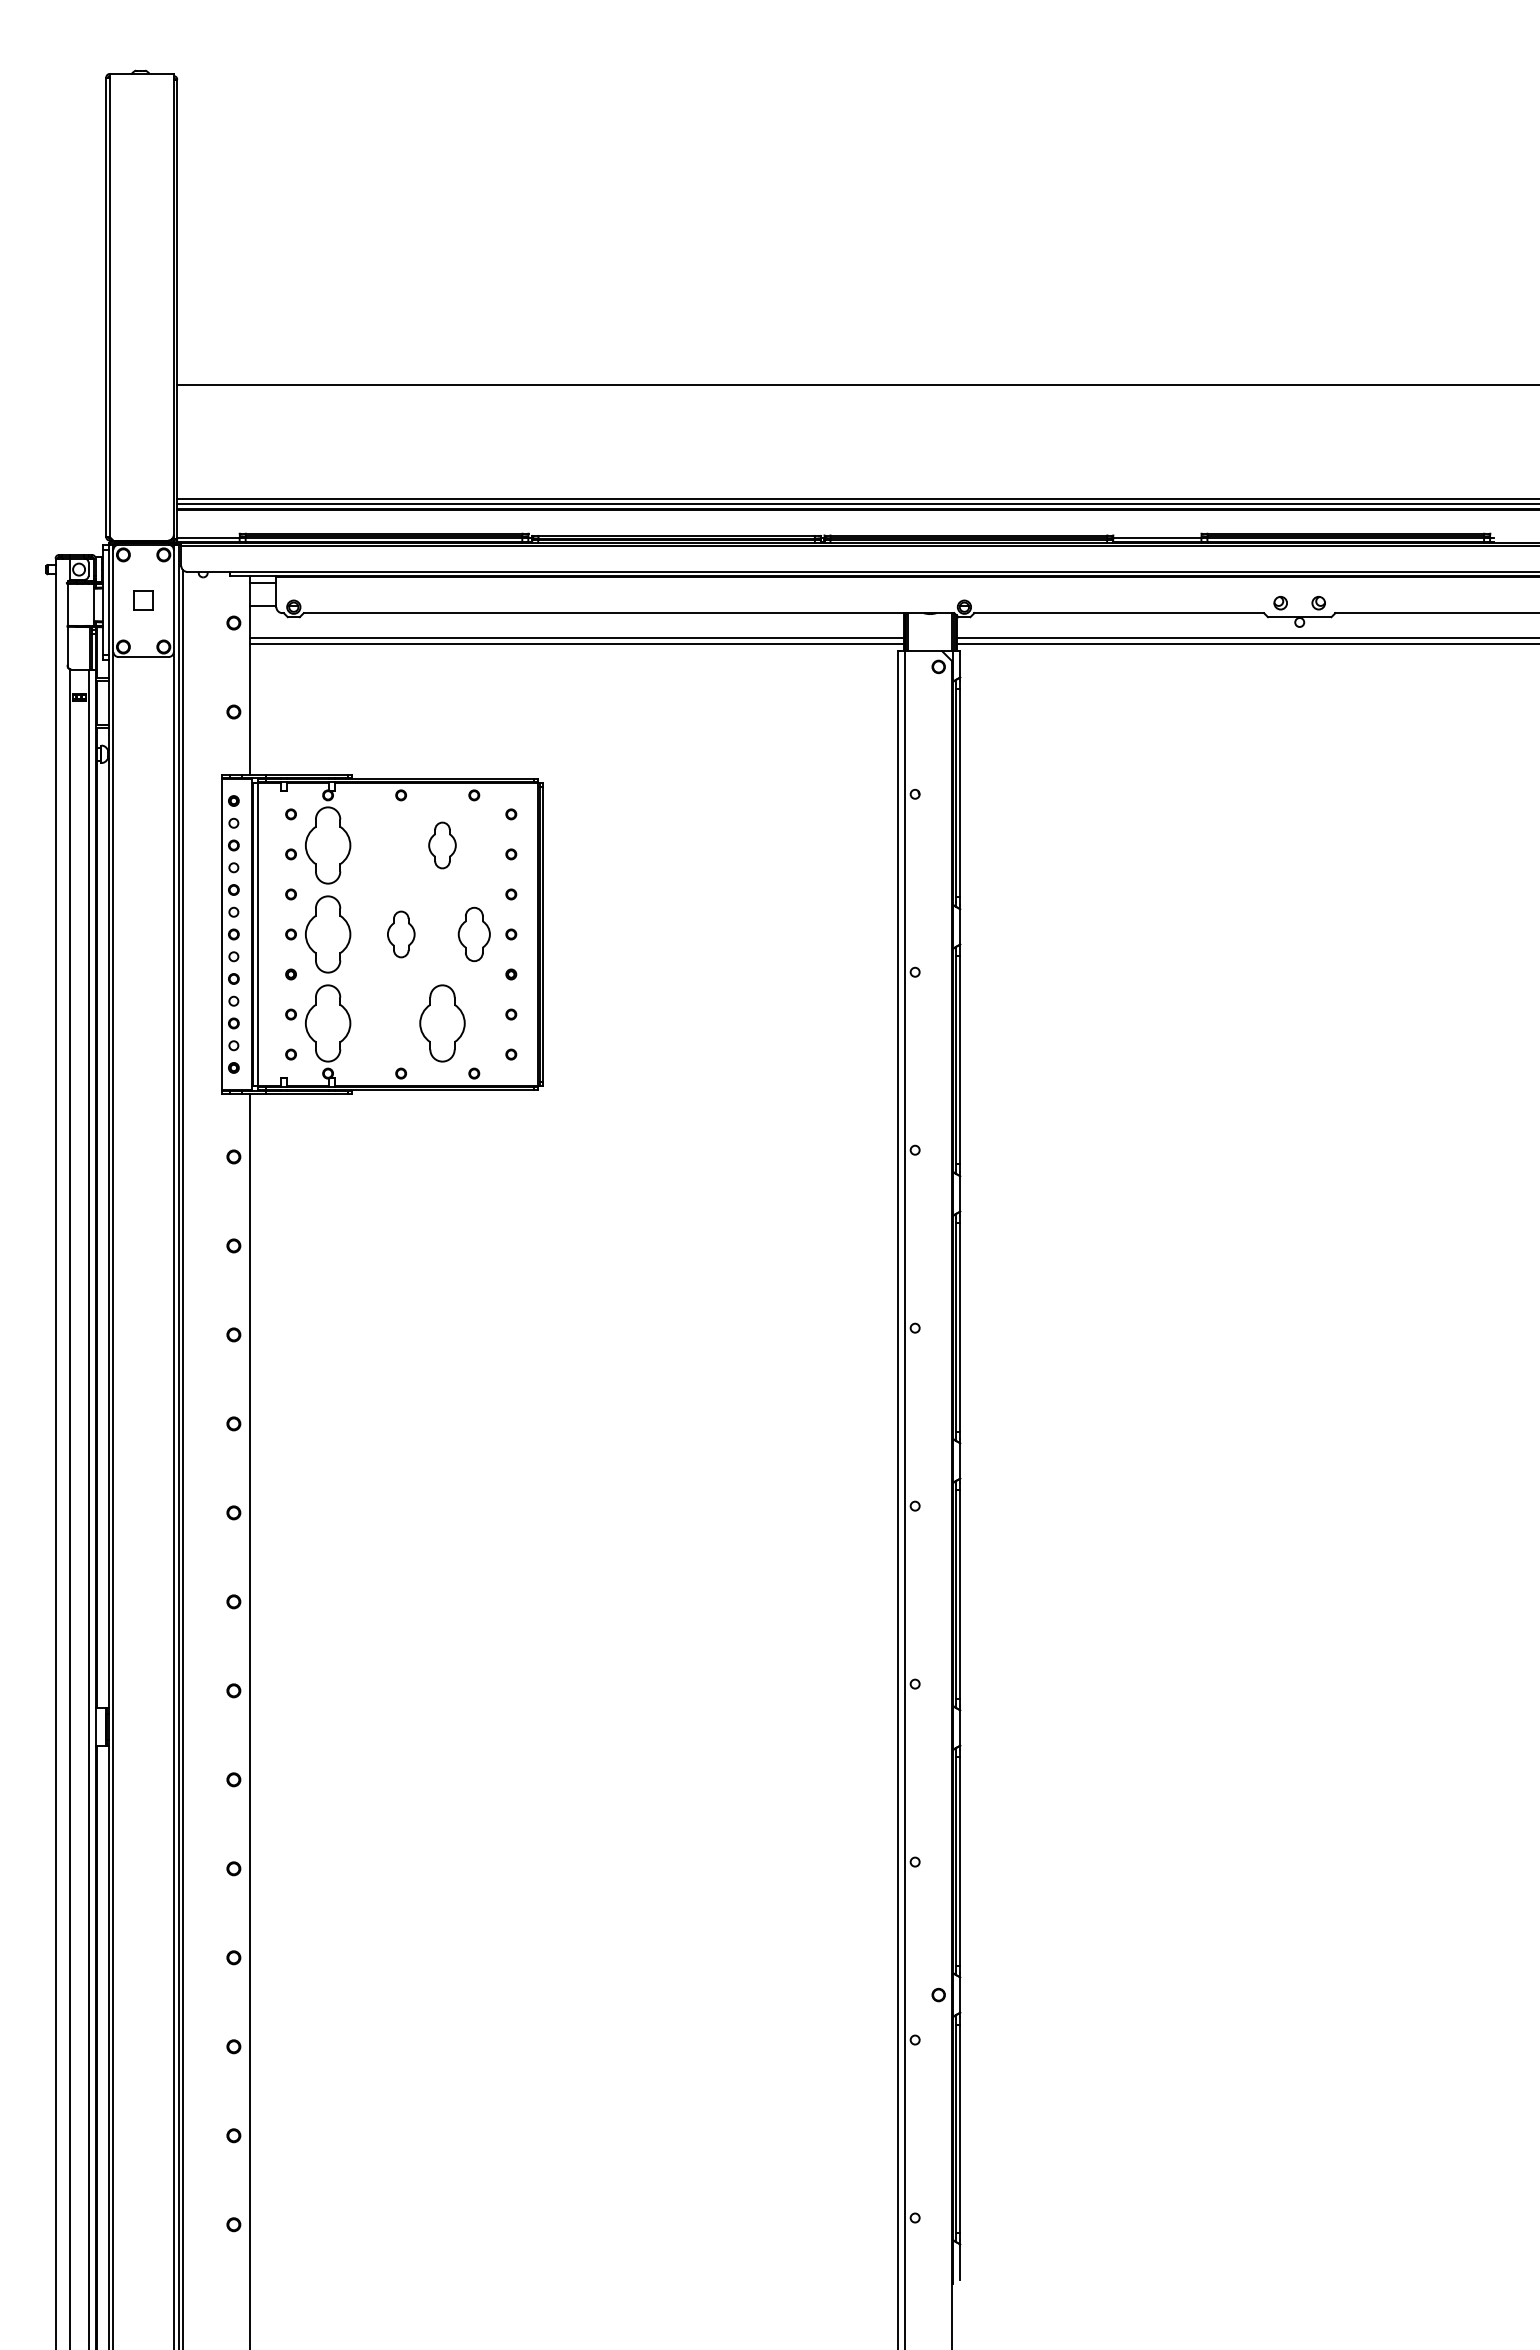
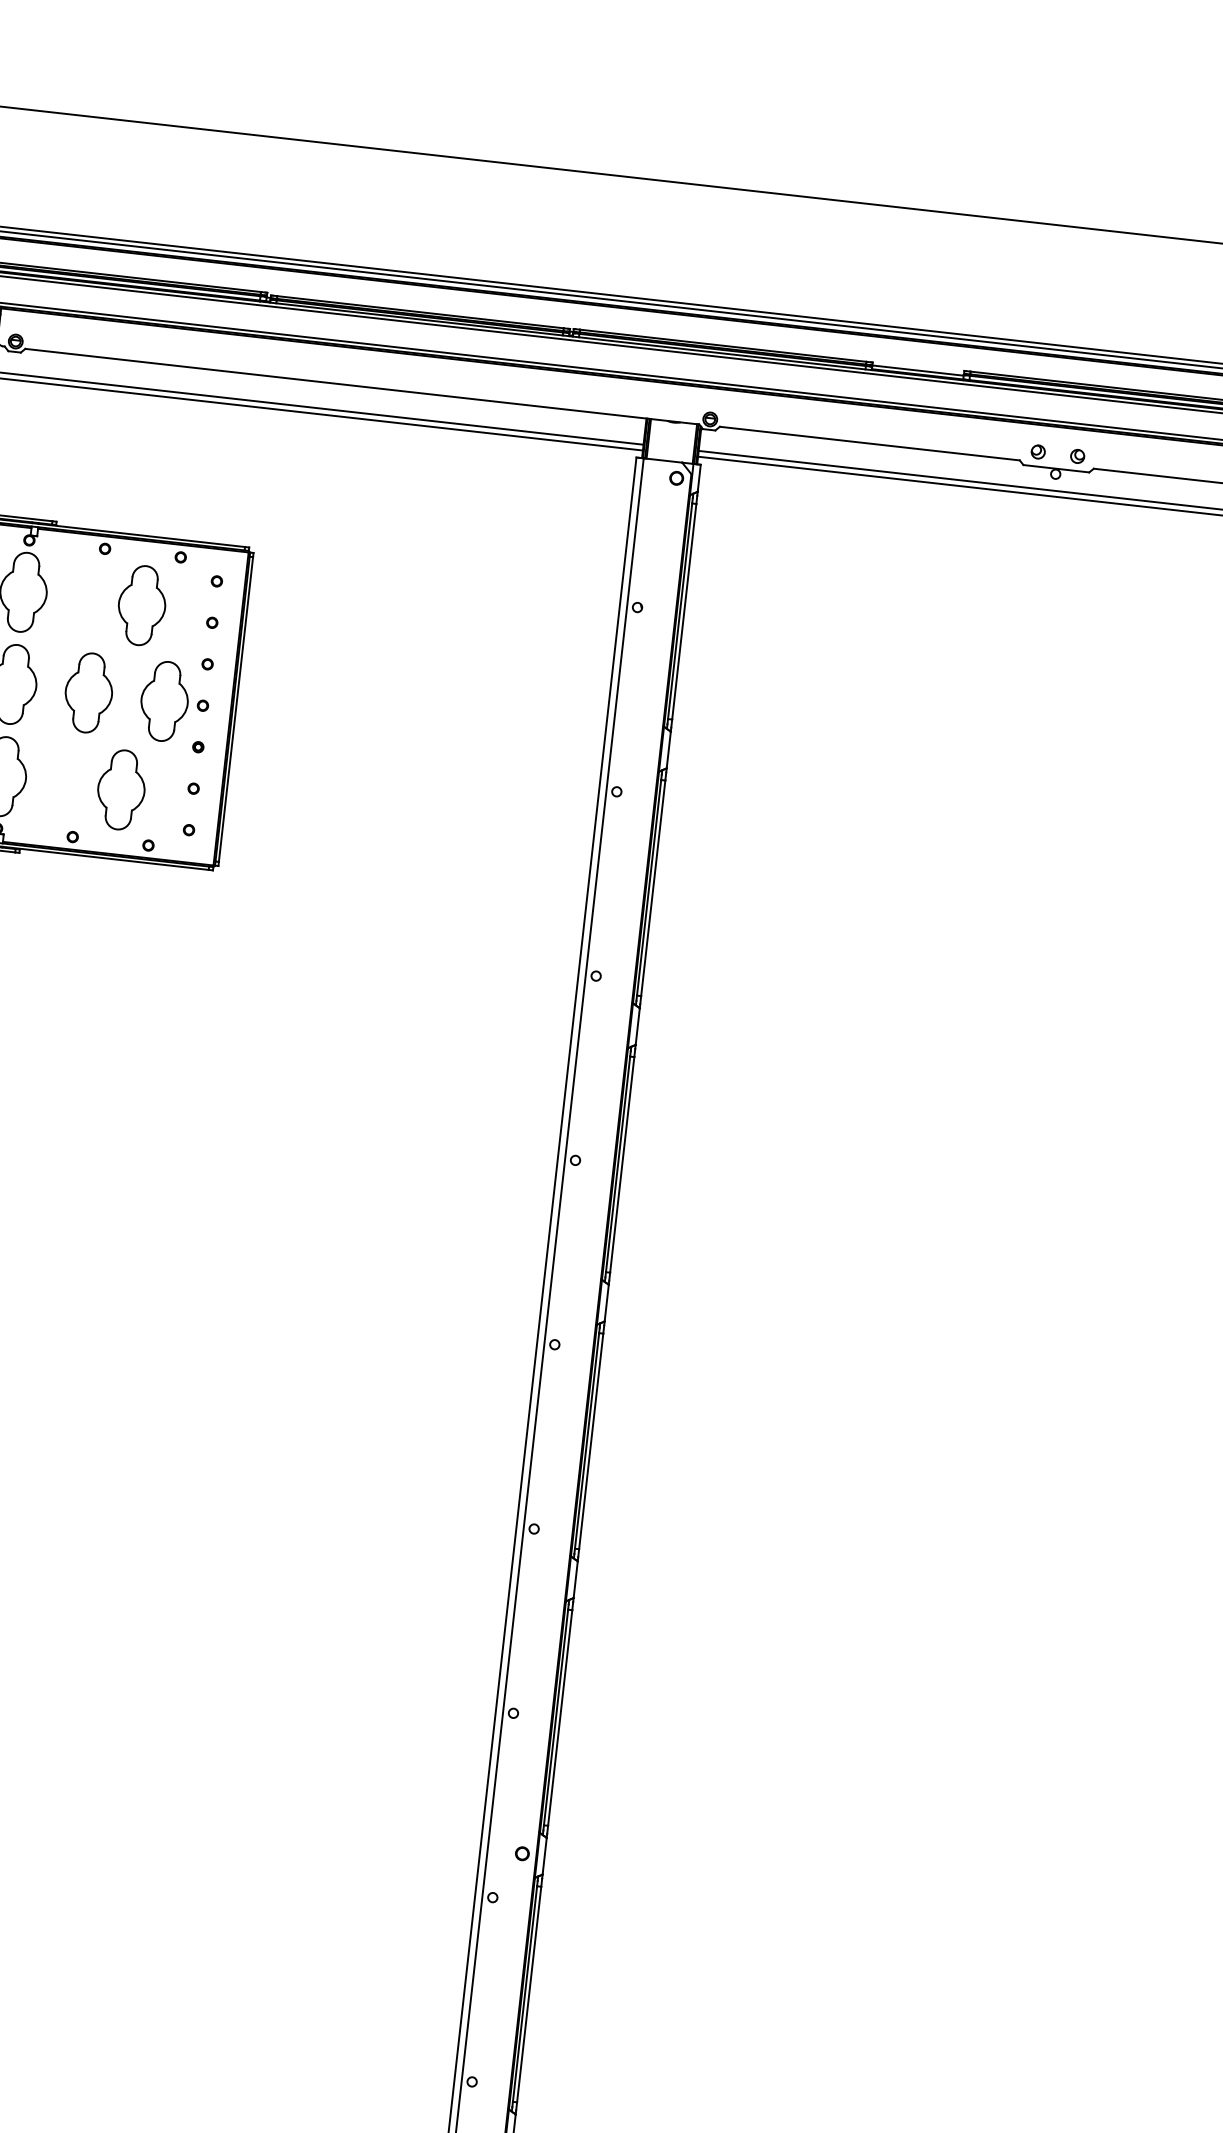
part: (442, 845) -> (142, 605), size x1.67
part: (401, 934) -> (89, 693), size x1.67
part: (474, 934) -> (164, 701), size x1.43

